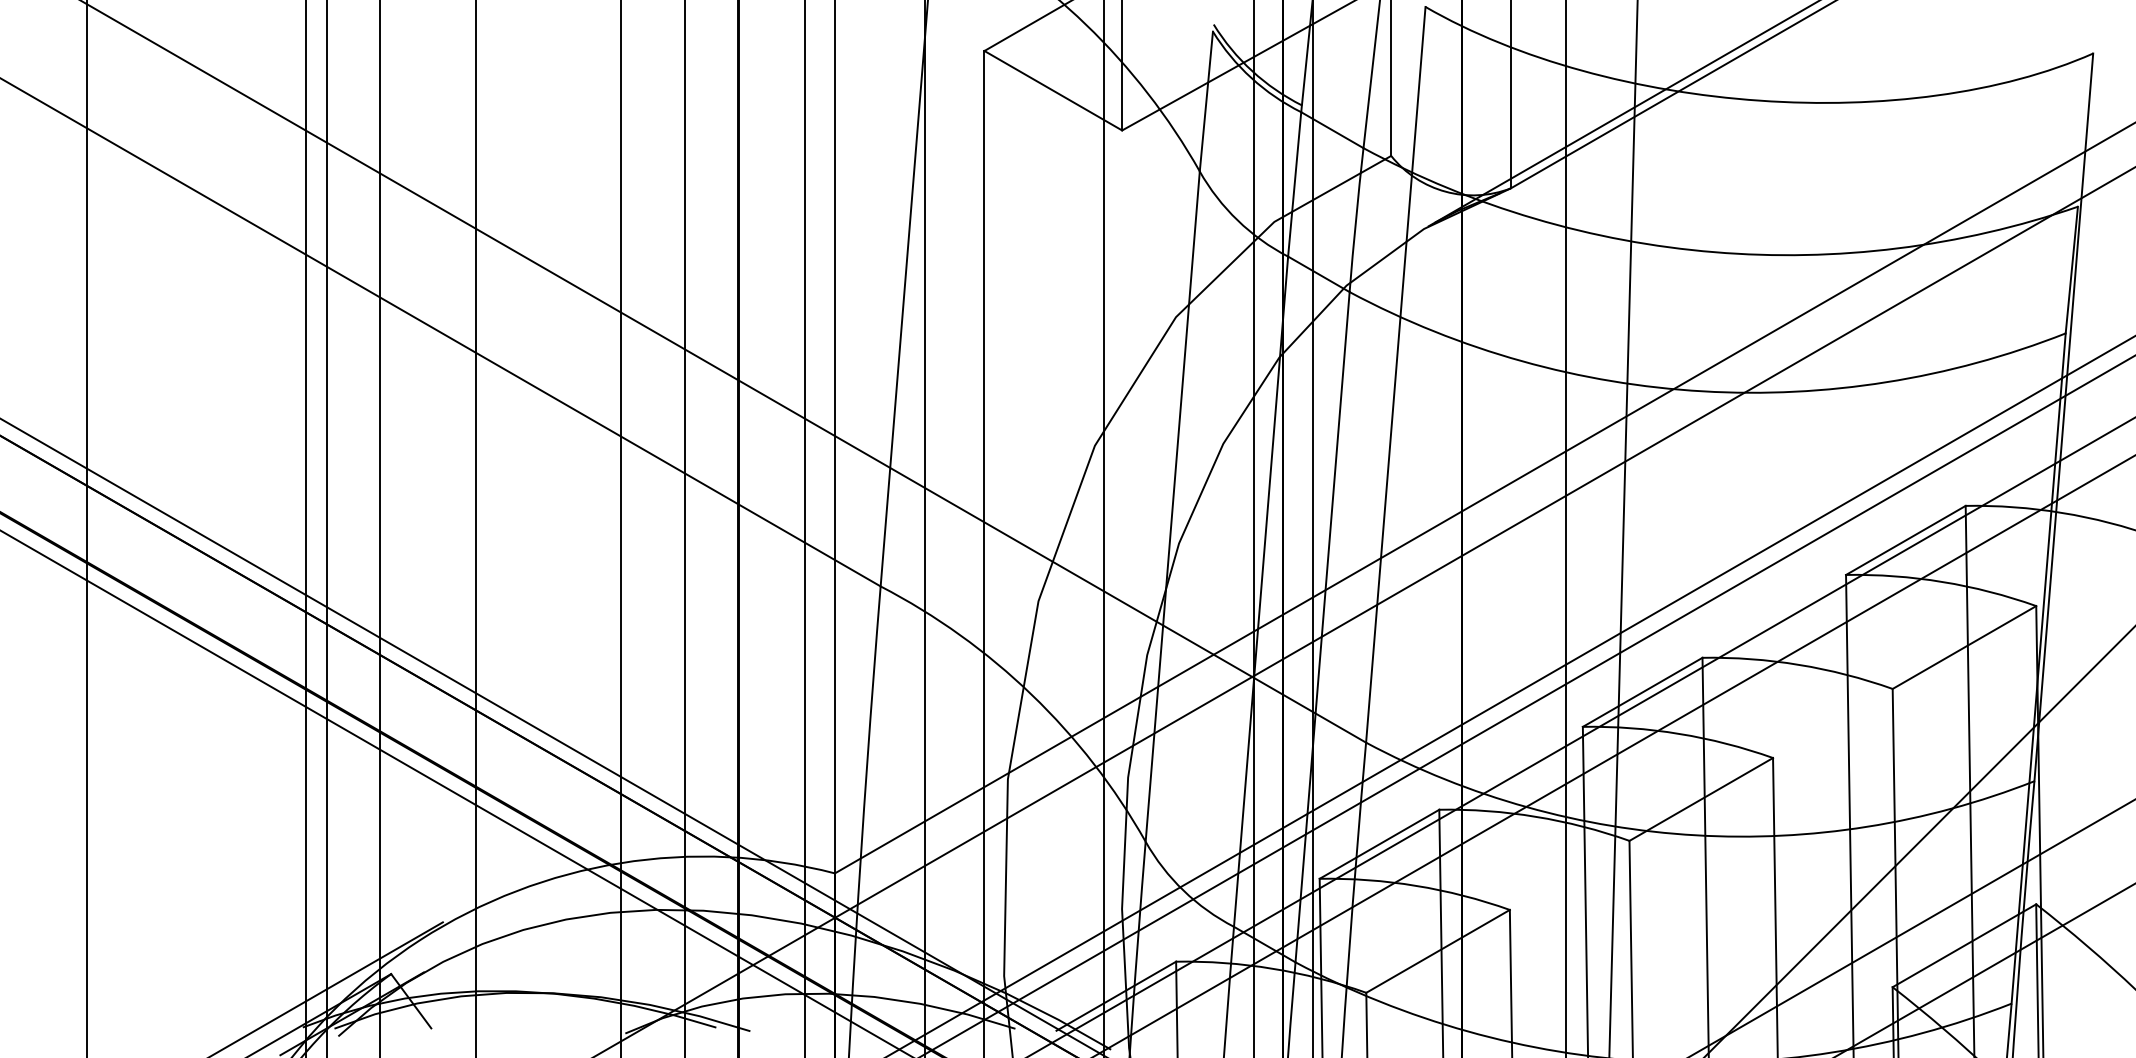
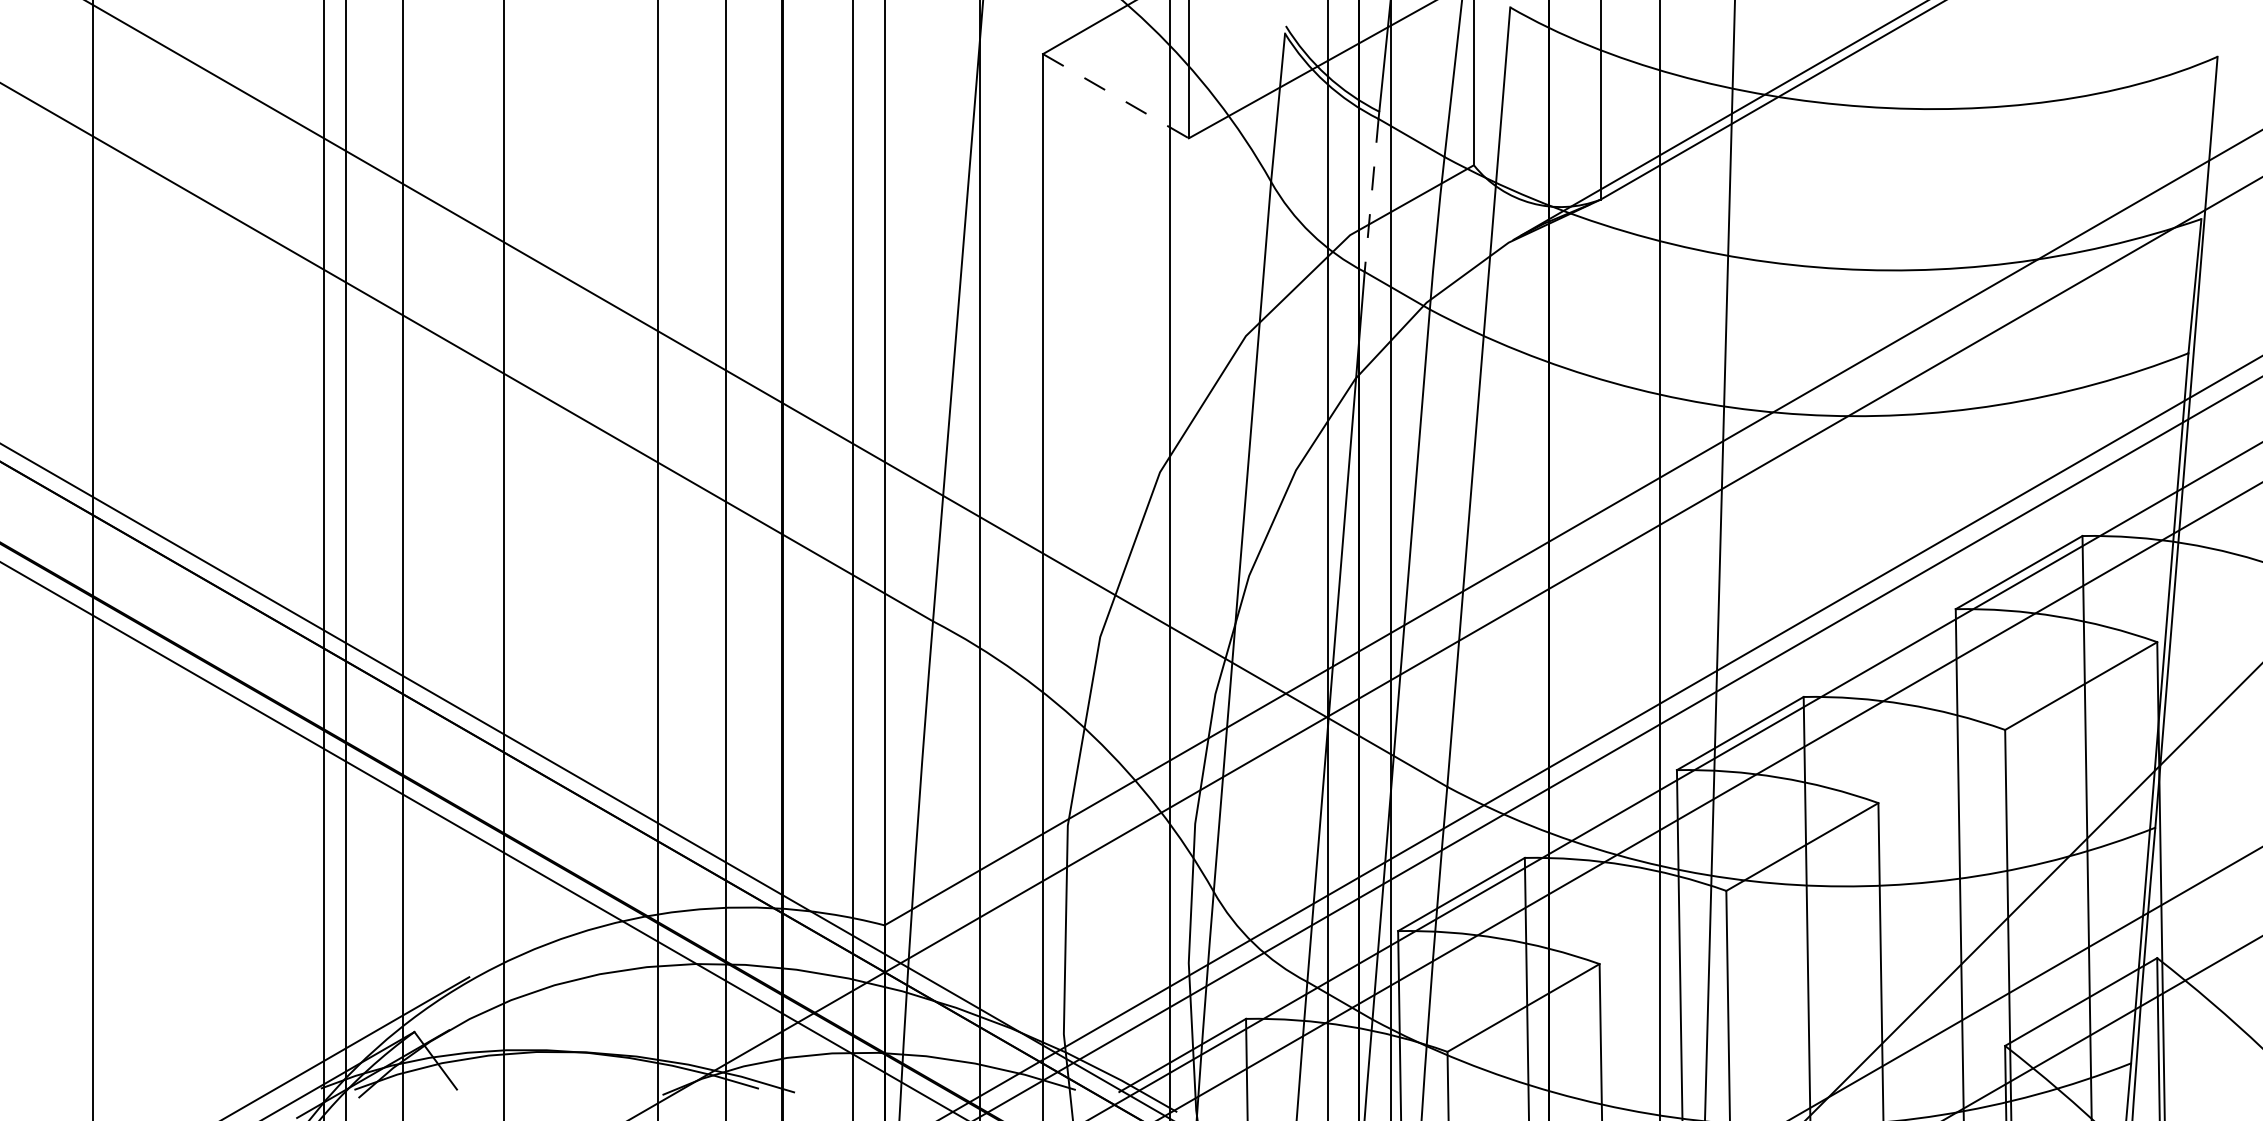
line: (1053, 90) -> (1116, 95), solid -> dashed
line: (1294, 184) -> (1371, 195), solid -> dashed

